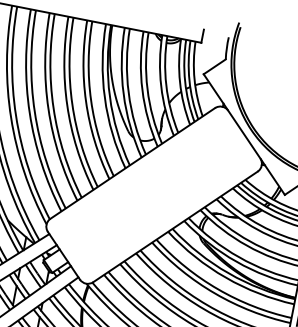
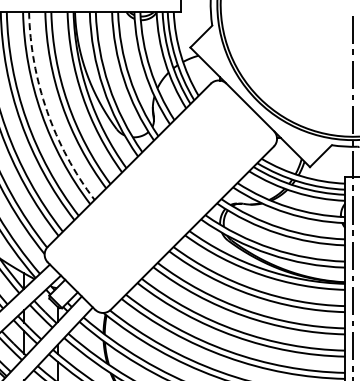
arc: (72, 104) -> (47, 111), solid -> dashed

